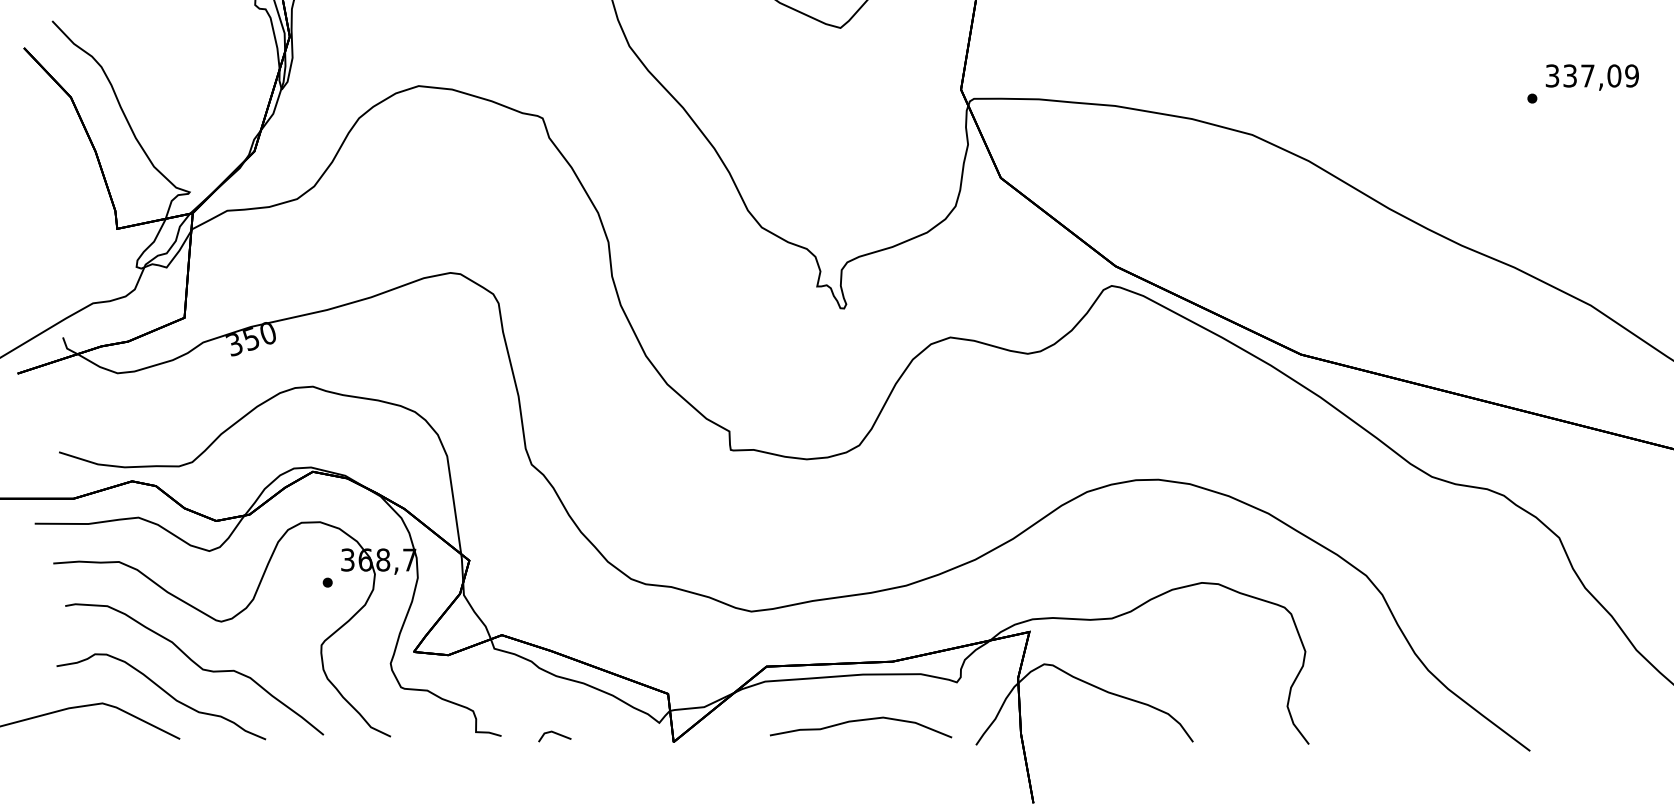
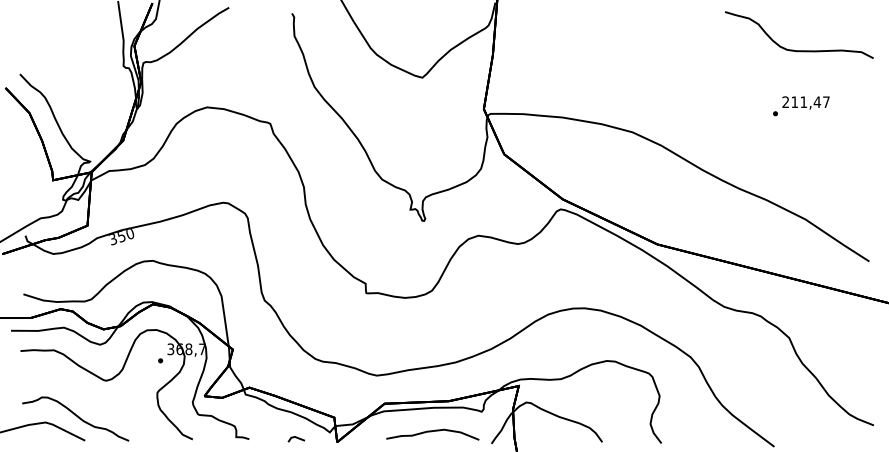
text: (1591, 76) -> (805, 102), 337,09 -> 211,47
curve: (196, 666) -> (93, 403), removed
line: (554, 734) -> (296, 438), moved

